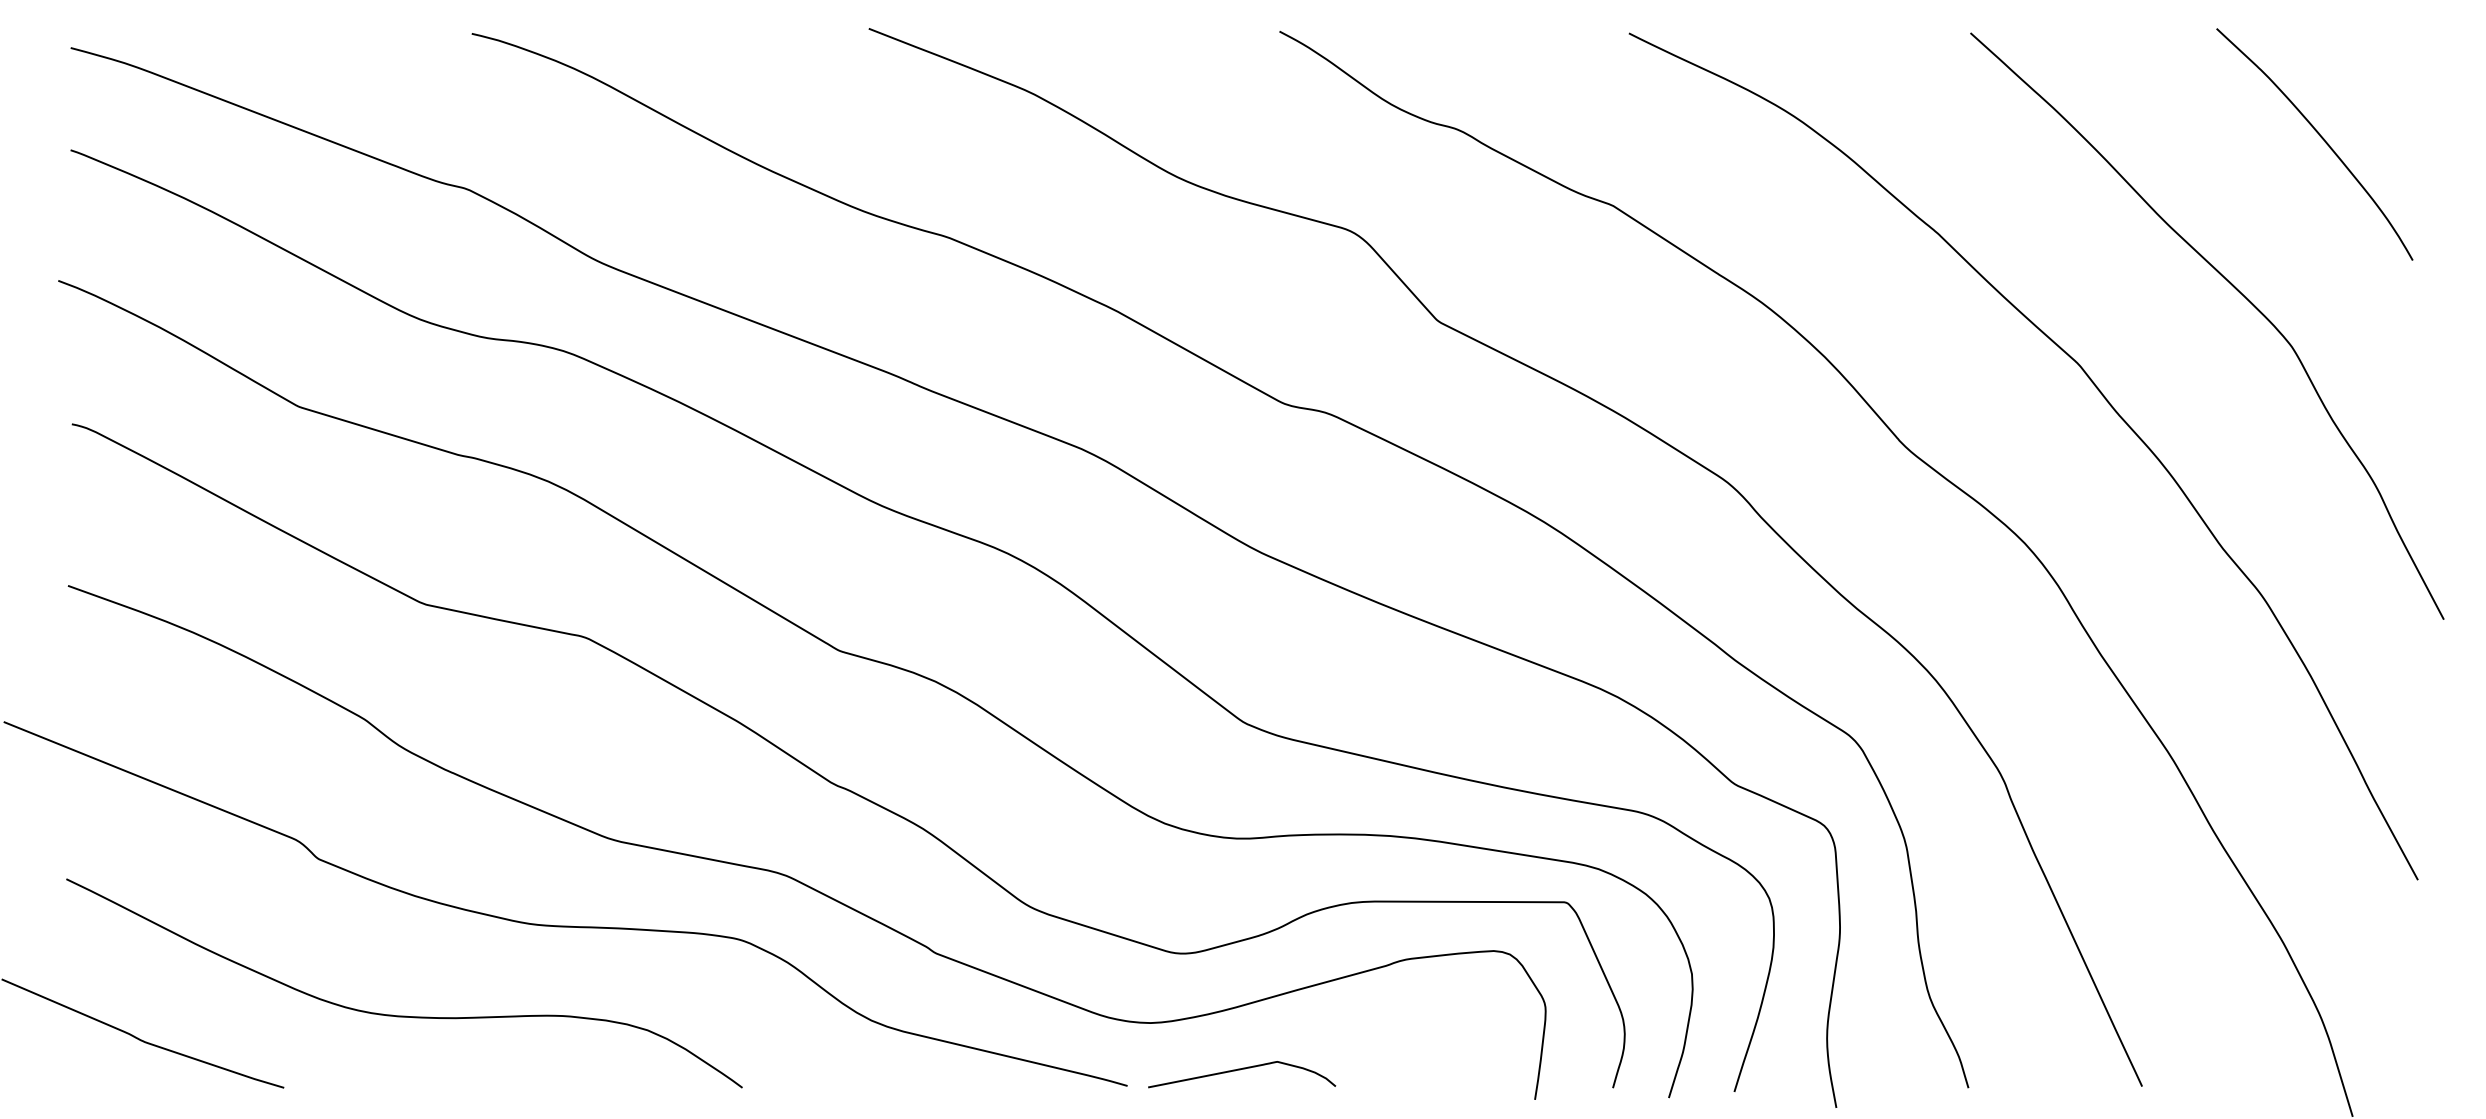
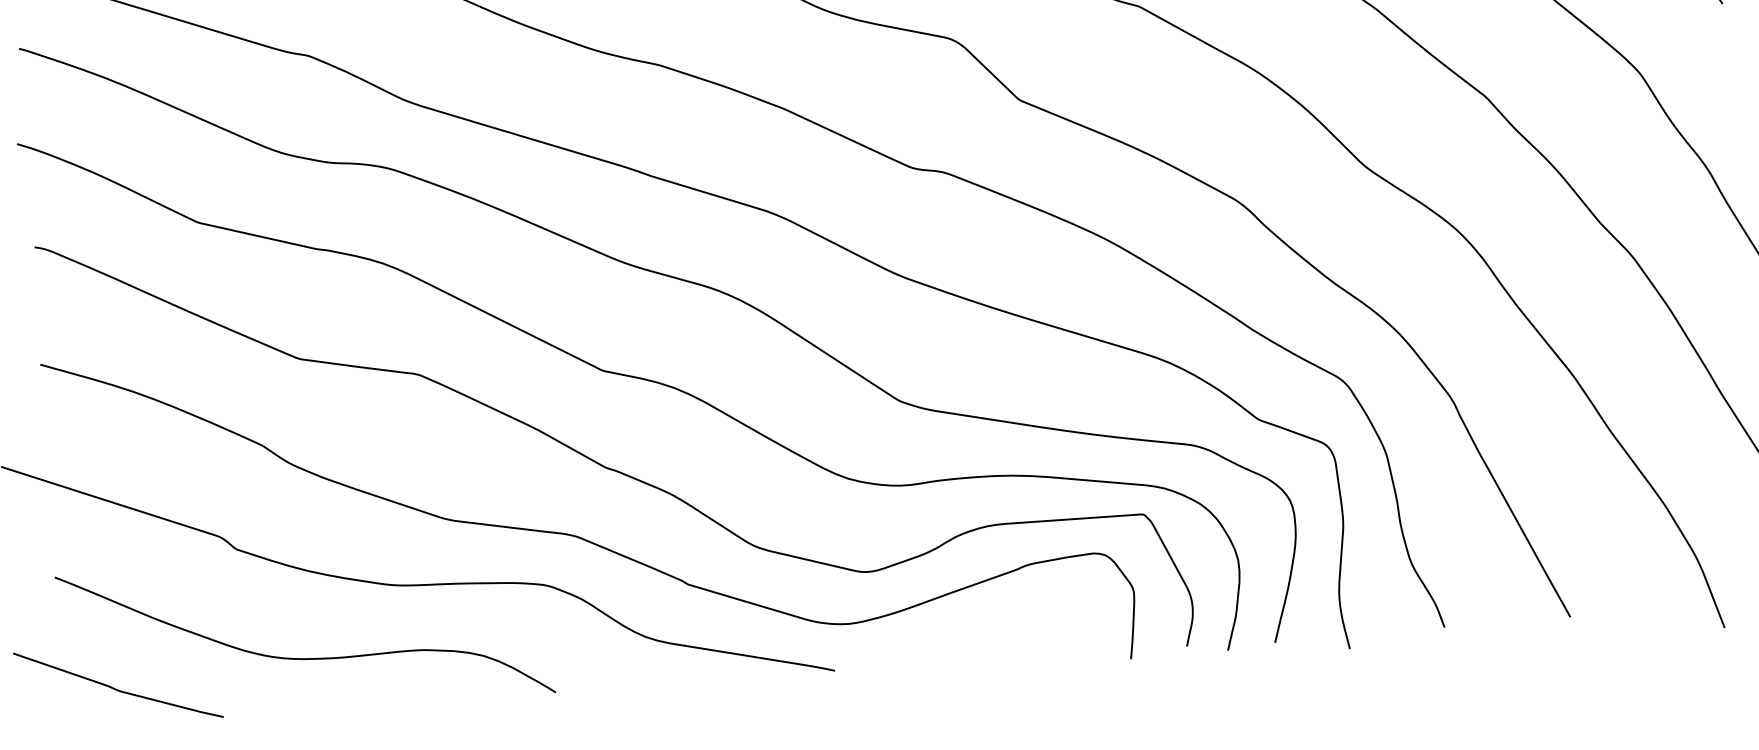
curve: (1240, 1070) -> (916, 653), removed

